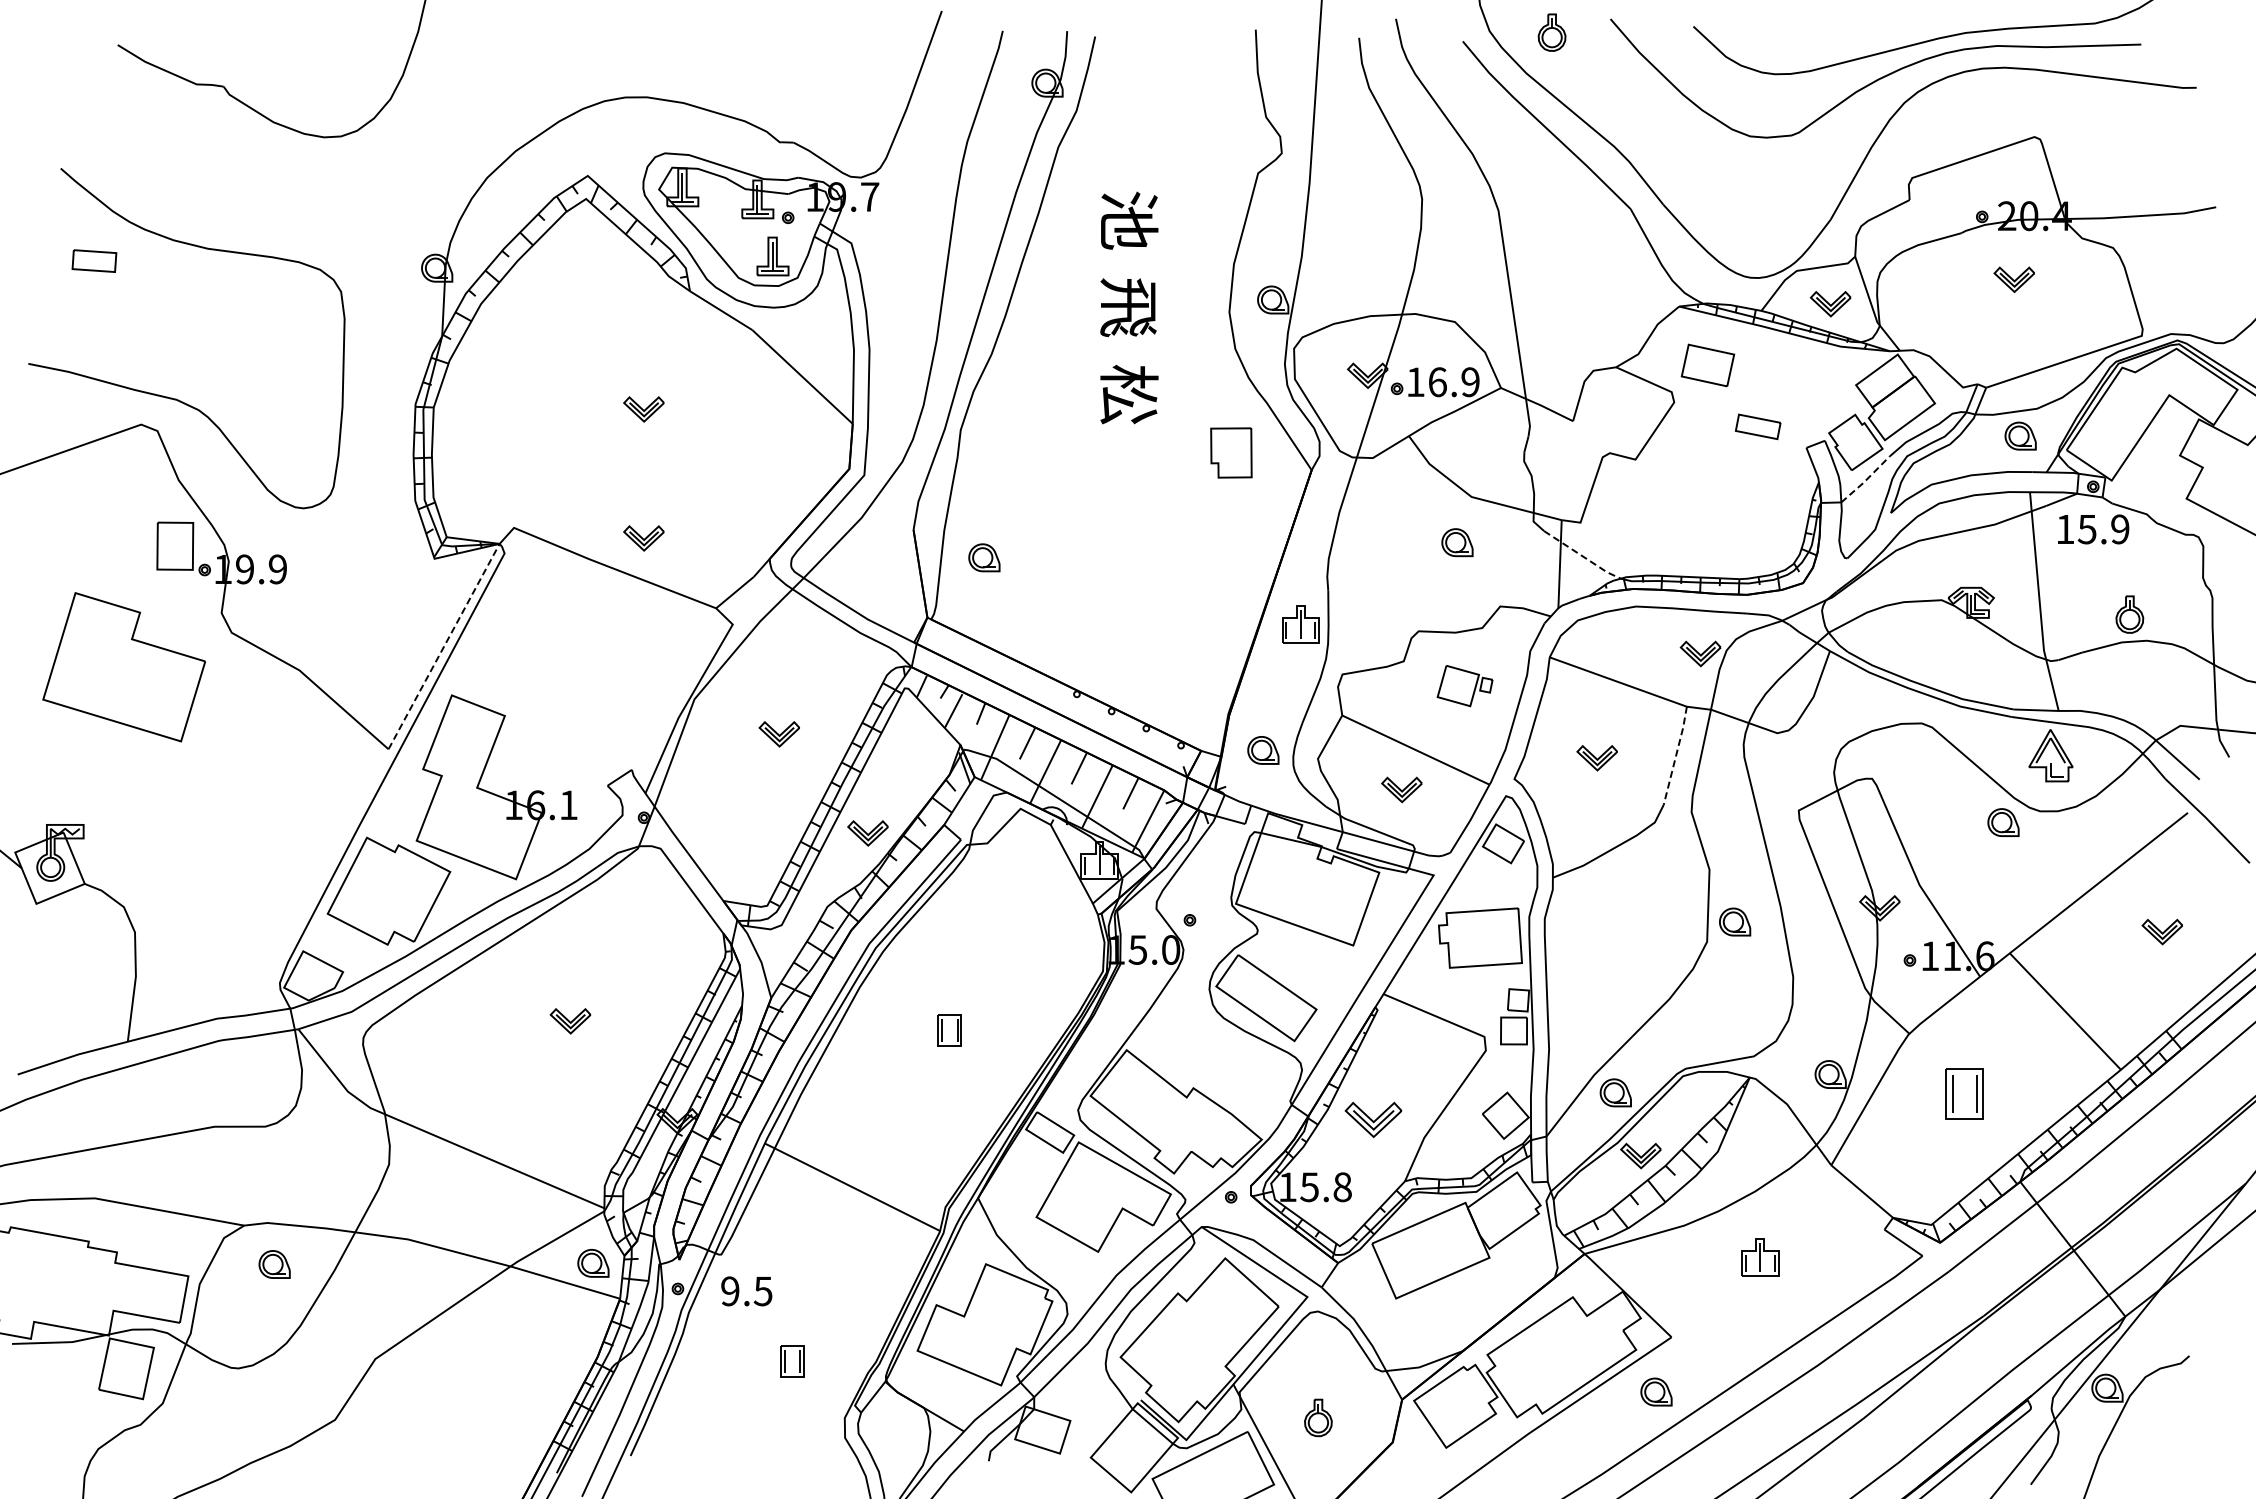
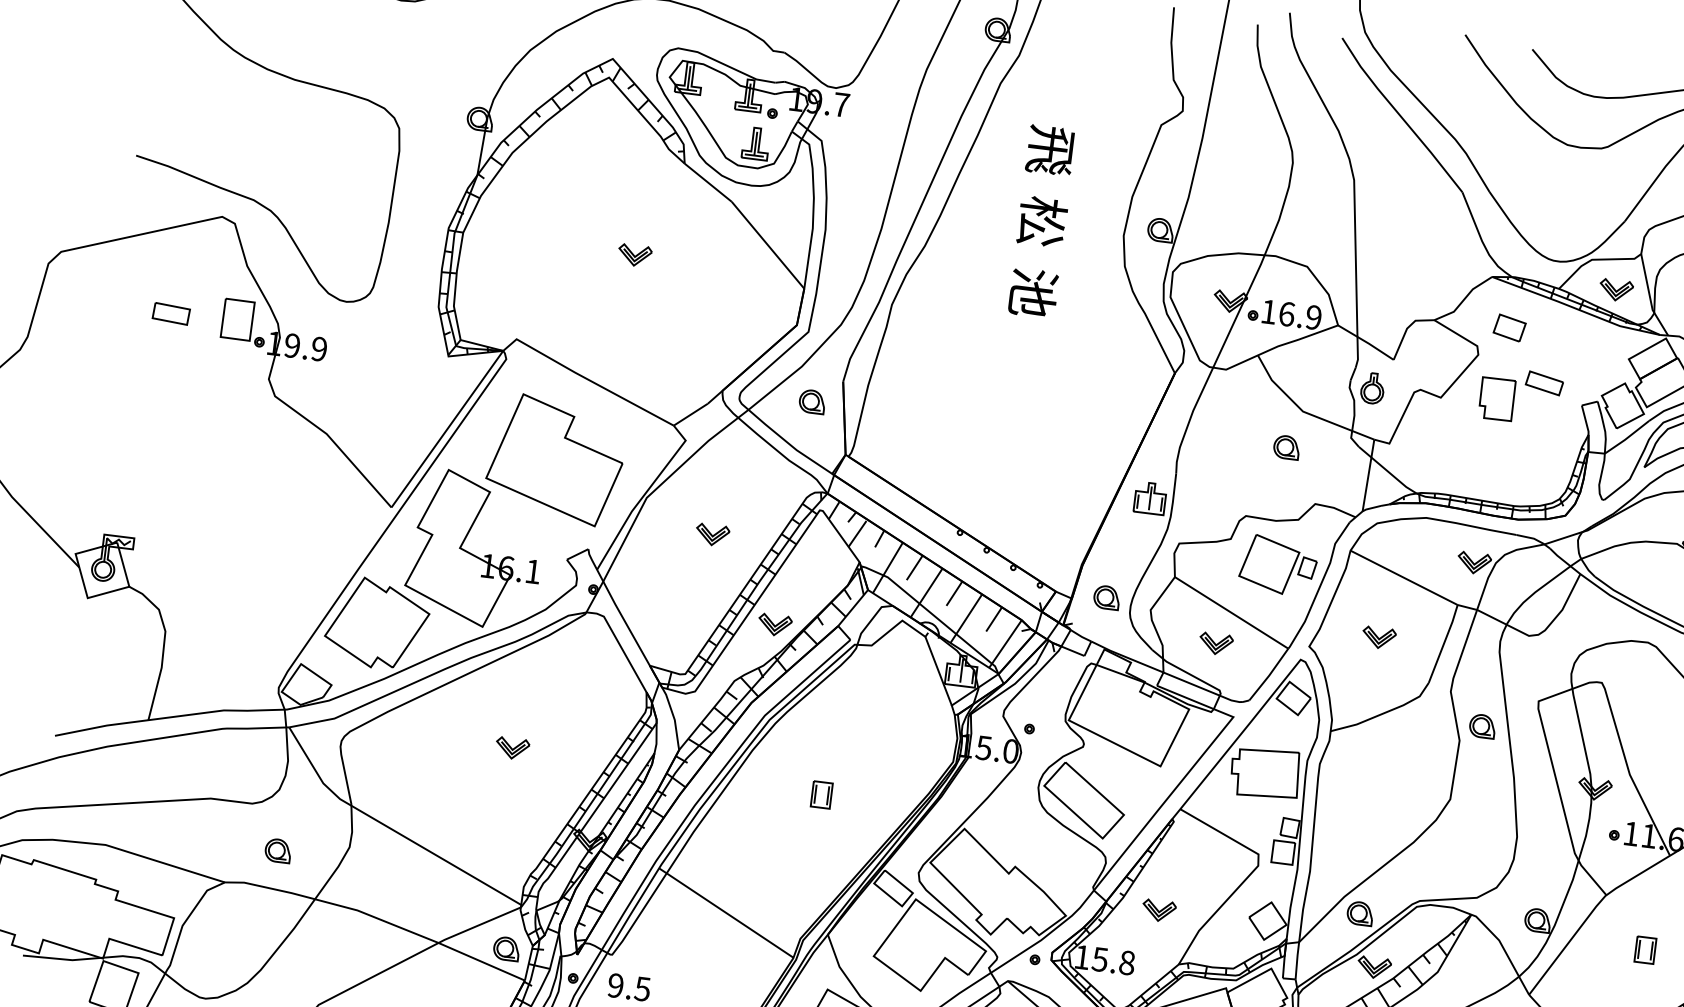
part: (1551, 32) -> (1372, 388), moved
text: (1129, 220) -> (1051, 150), 池 -> 飛
part: (94, 260) -> (171, 313), moved
text: (1129, 307) -> (1042, 221), 飛 -> 松
part: (1707, 365) -> (1509, 328), size x0.71
text: (1129, 394) -> (1033, 292), 松 -> 池
part: (1231, 452) -> (1497, 398), moved
line: (1866, 480) -> (1627, 438), dashed -> solid
part: (643, 538) -> (621, 361), removed
line: (1582, 556) -> (1387, 471), dashed -> solid
part: (984, 557) -> (812, 401), moved
line: (444, 646) -> (447, 429), dashed -> solid
part: (123, 667) -> (555, 460), moved
part: (1464, 685) -> (1277, 565), size x1.67
line: (1676, 755) -> (1444, 643), dashed -> solid
part: (1735, 921) -> (1483, 725), moved
part: (1964, 1094) -> (1645, 950), size x0.62
part: (1372, 1119) -> (1158, 910), size x0.71
part: (274, 1264) -> (278, 850), moved

